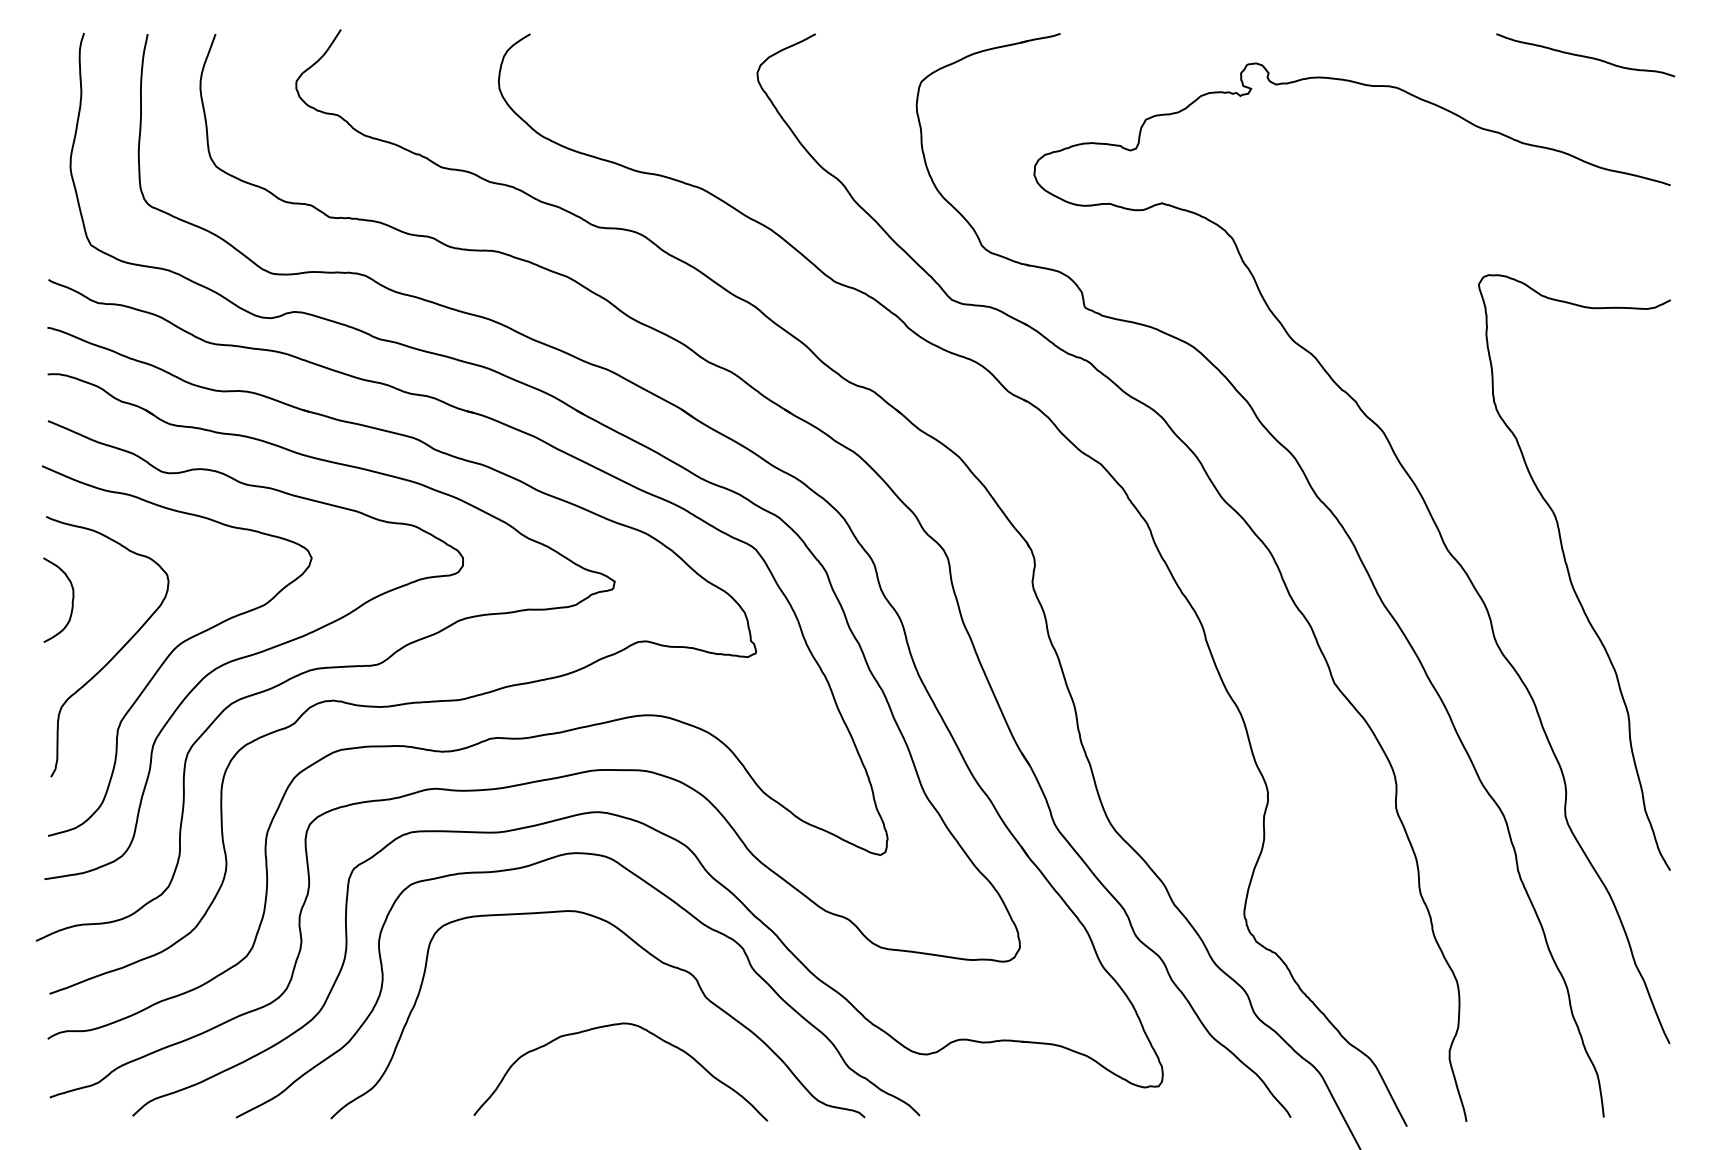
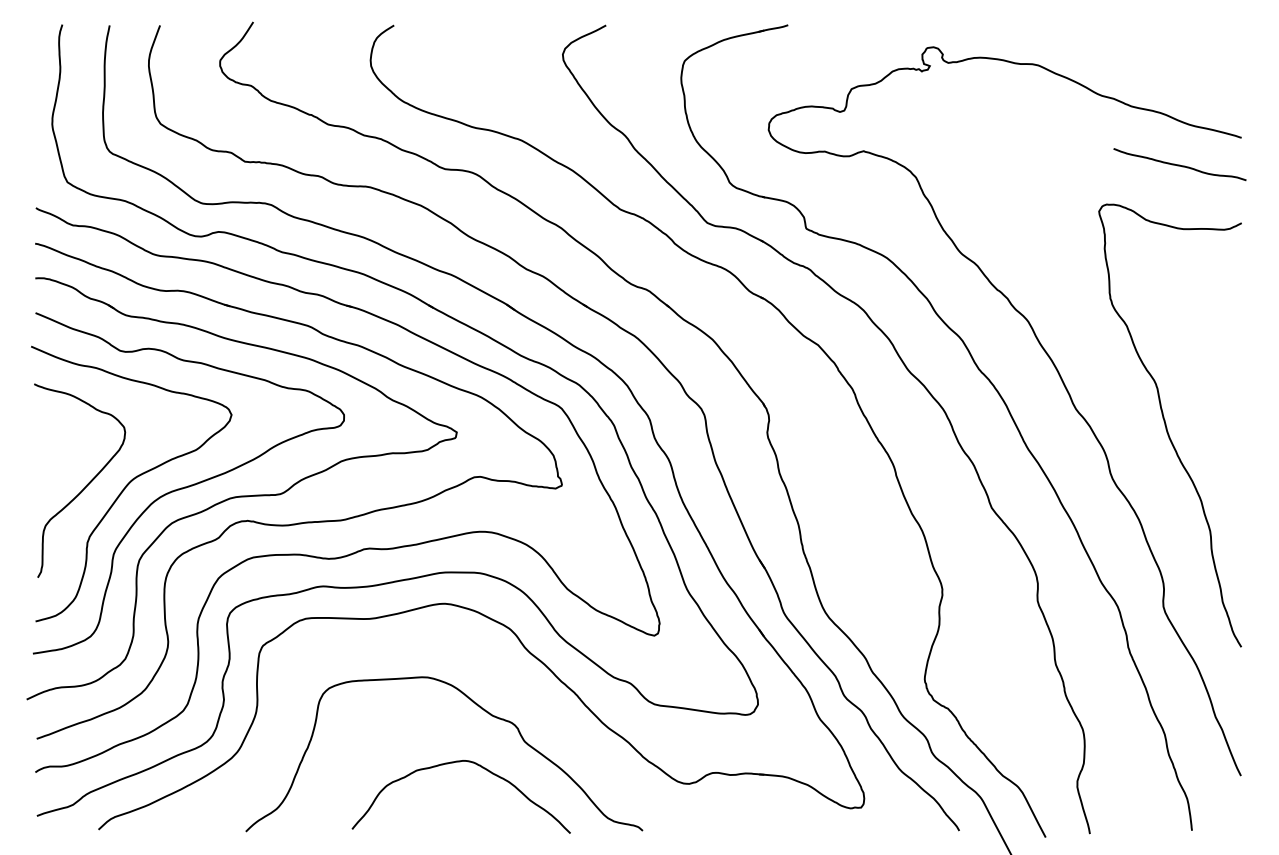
curve: (1585, 55) -> (1179, 164), moved
curve: (71, 601) -> (53, 447), removed
curve: (648, 885) -> (481, 658), removed

